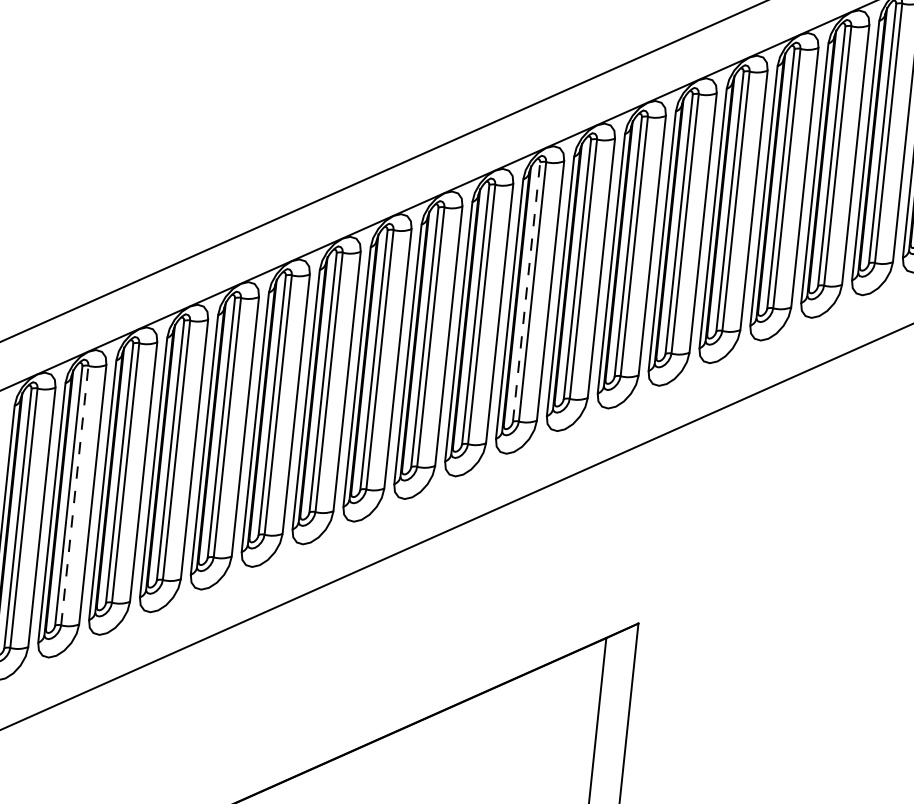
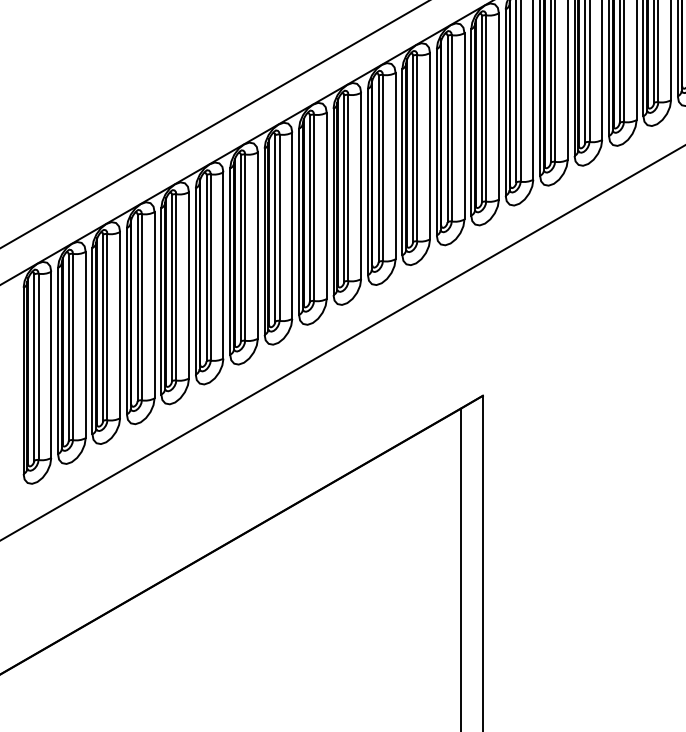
line: (526, 291) -> (378, 168), dashed -> solid
line: (75, 494) -> (73, 346), dashed -> solid

